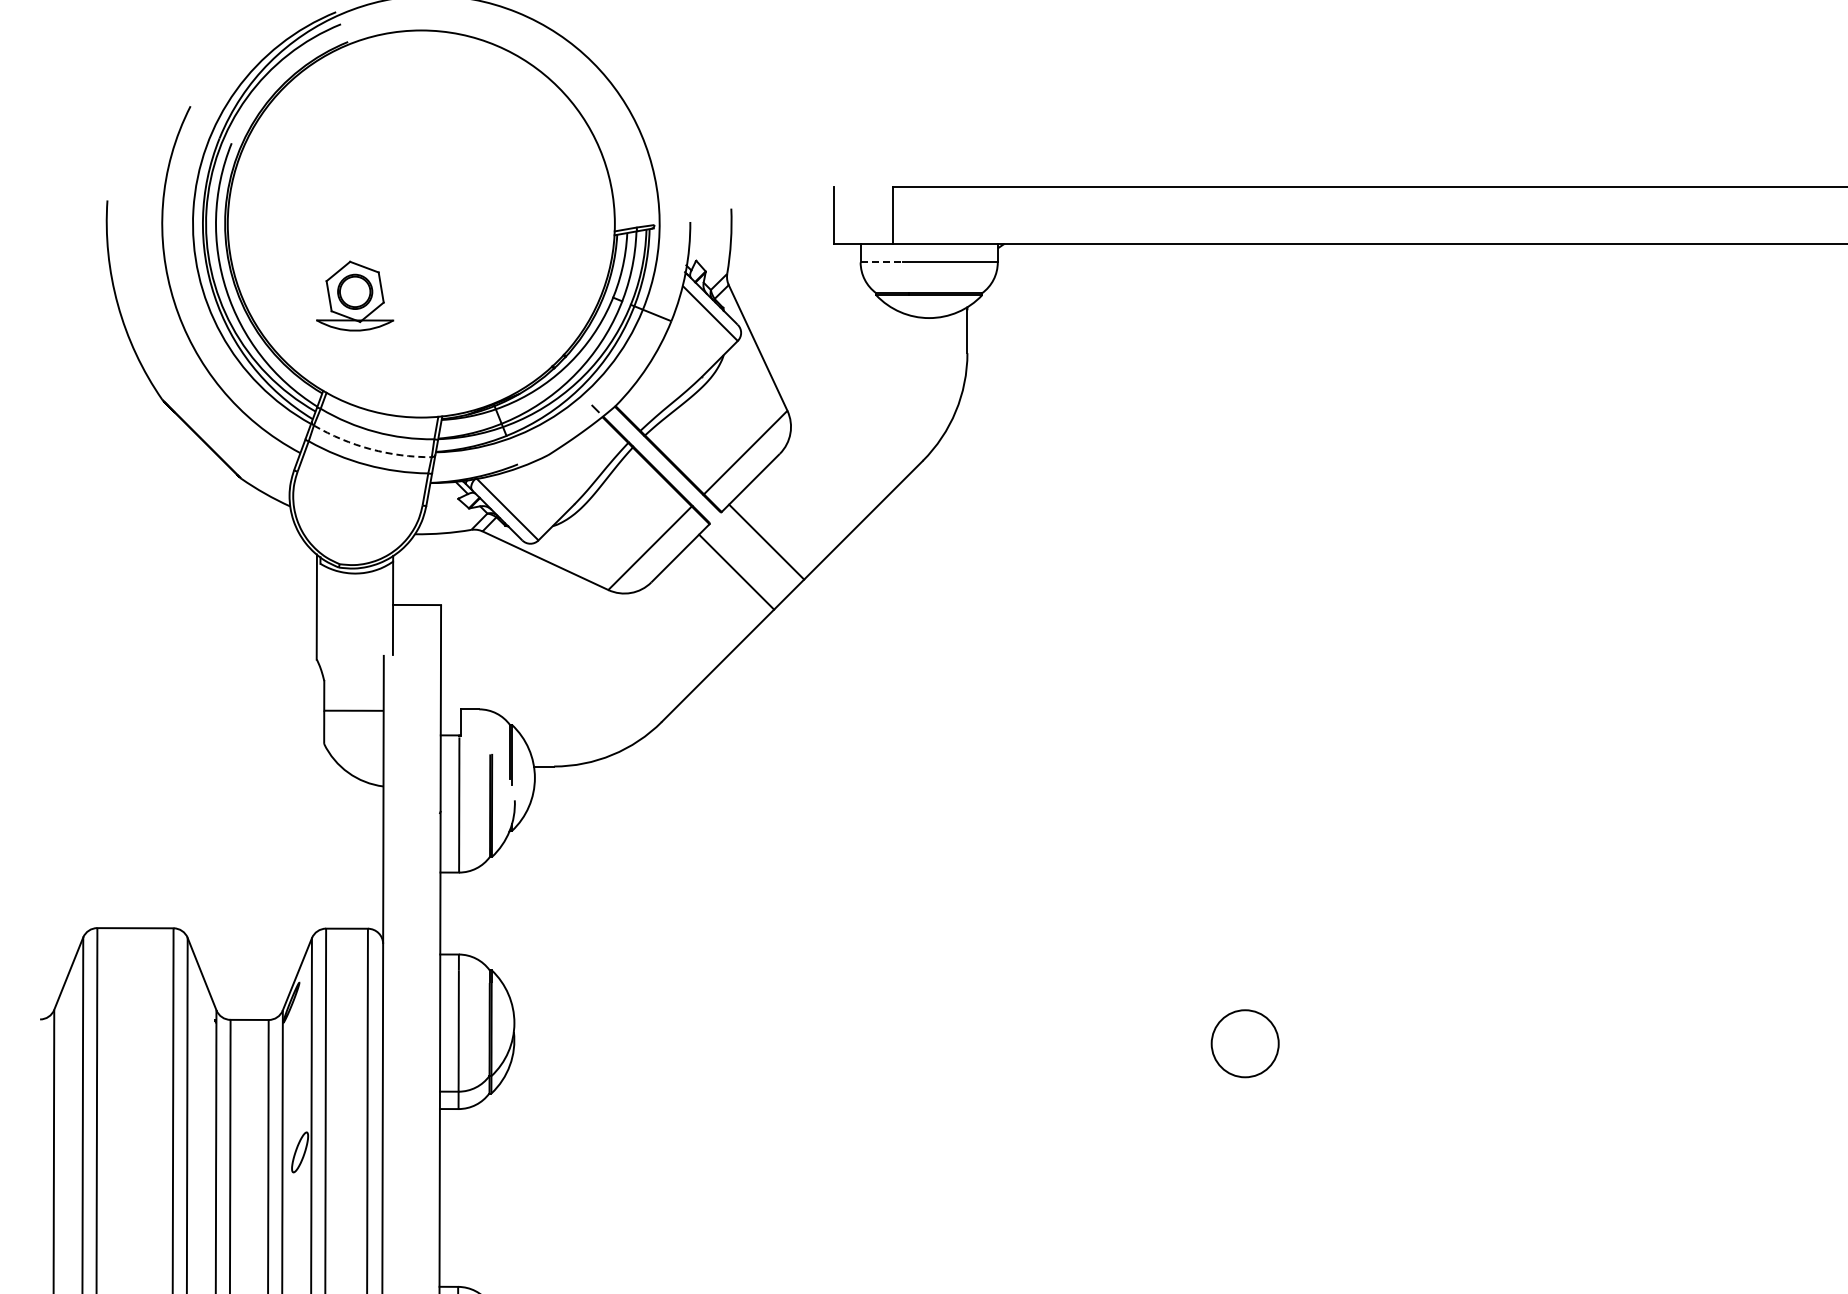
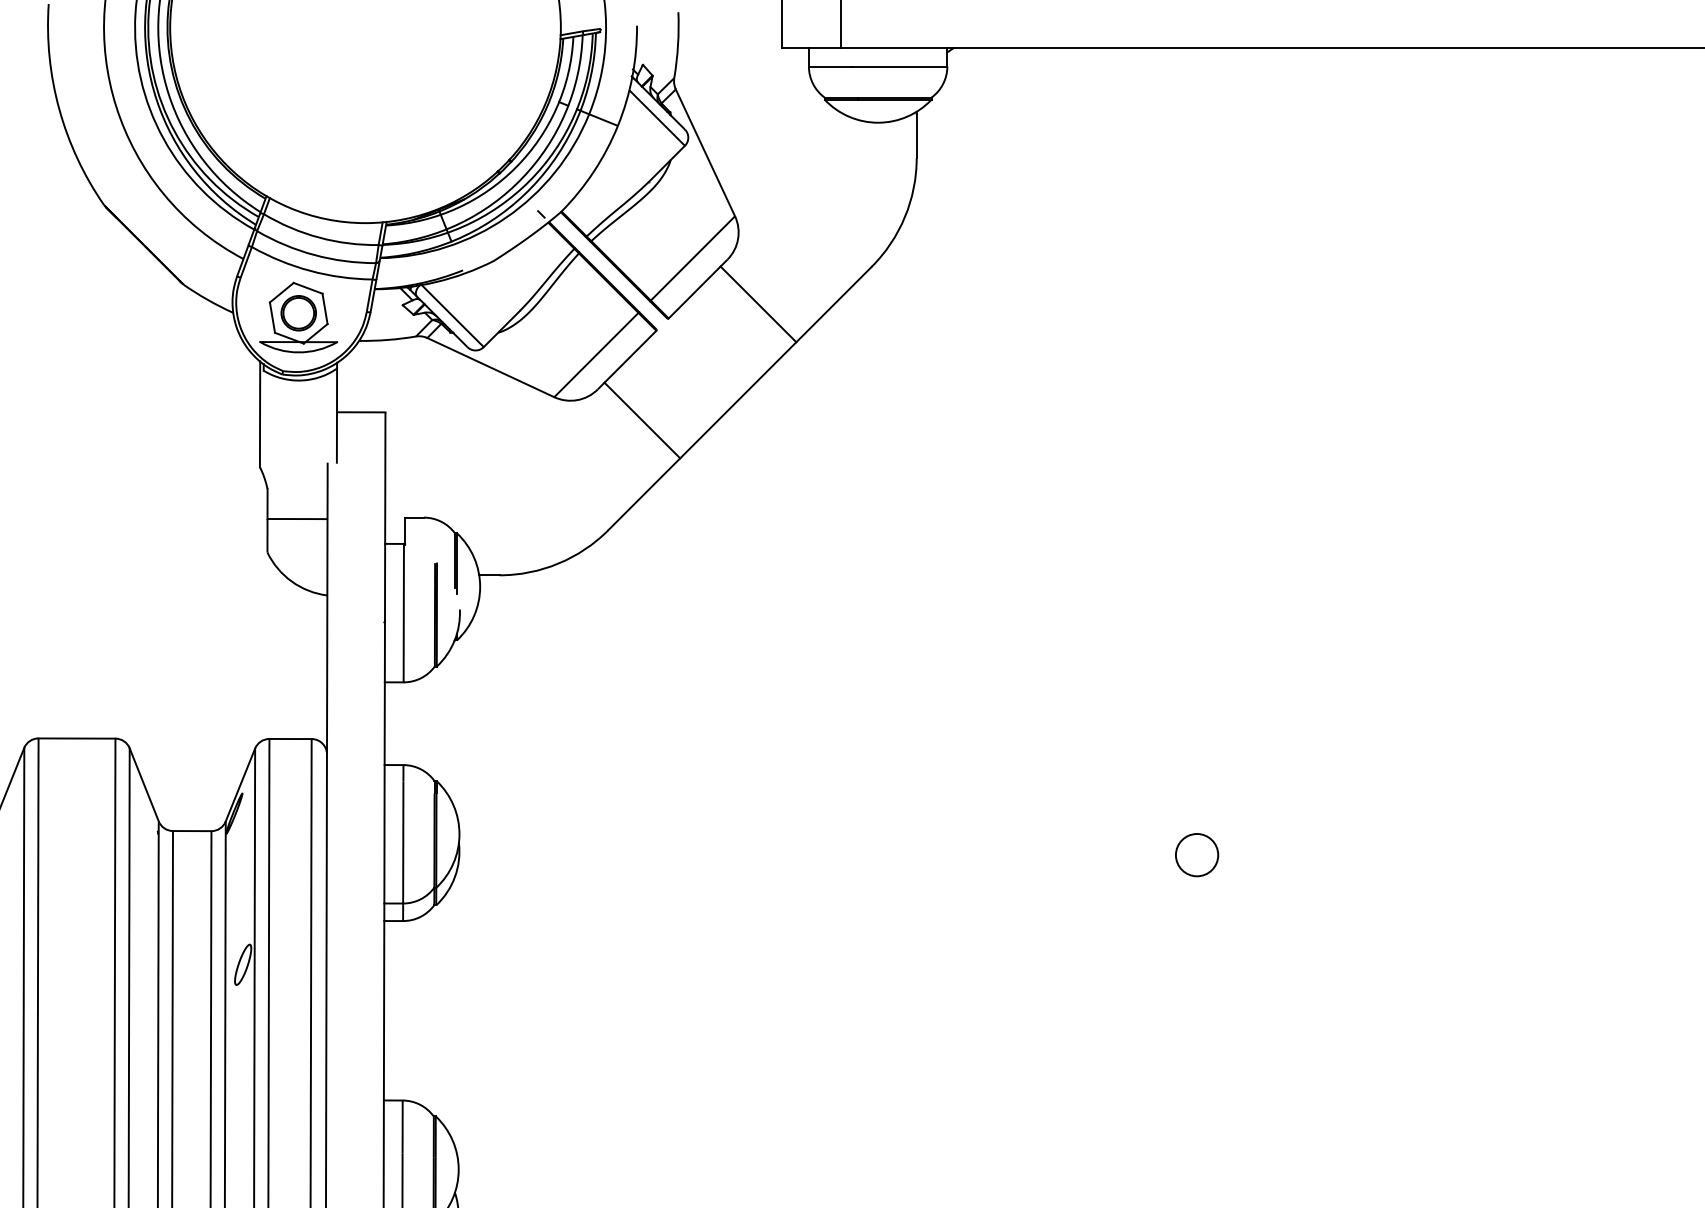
line: (882, 262) -> (830, 66), dashed -> solid
part: (355, 295) -> (299, 316), moved
arc: (370, 449) -> (314, 255), dashed -> solid
line: (766, 541) -> (758, 303), moved
line: (736, 571) -> (642, 419), moved
circle: (1245, 1043) -> (1197, 854), size x0.62

